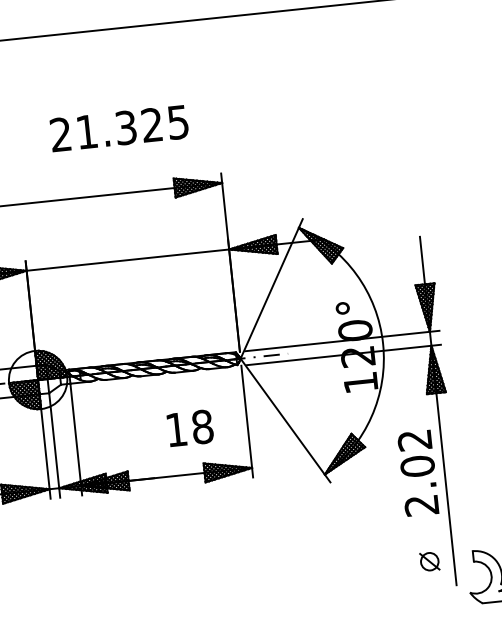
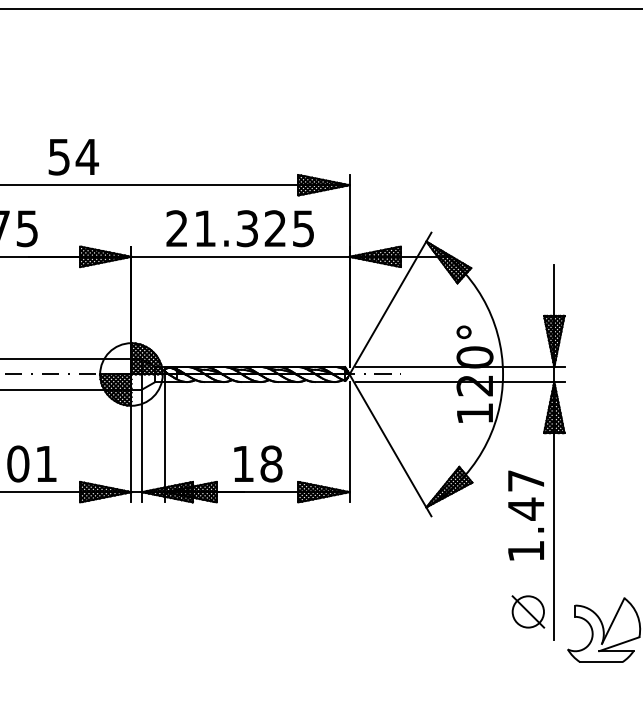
text: (118, 128) -> (239, 228), moved
text: (190, 427) -> (258, 463), moved
text: (417, 472) -> (525, 515), 2.02 -> 1.47
part: (429, 561) -> (528, 611), size x1.67

